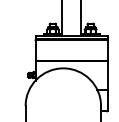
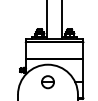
part: (62, 90) -> (47, 82), added

